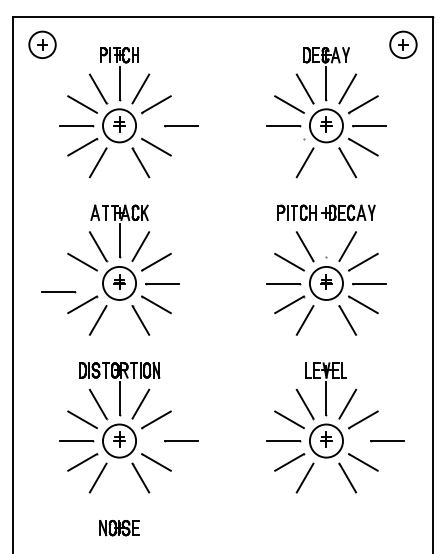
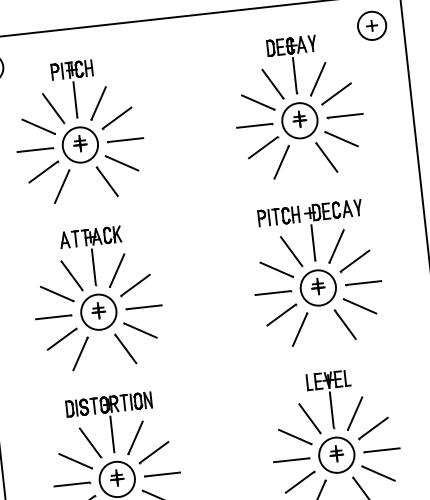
line: (181, 126) -> (126, 140), moved
line: (289, 146) -> (263, 147), added
line: (326, 240) -> (313, 242), added
line: (58, 292) -> (53, 318), moved
line: (181, 441) -> (162, 474), moved
line: (387, 441) -> (382, 450), moved

